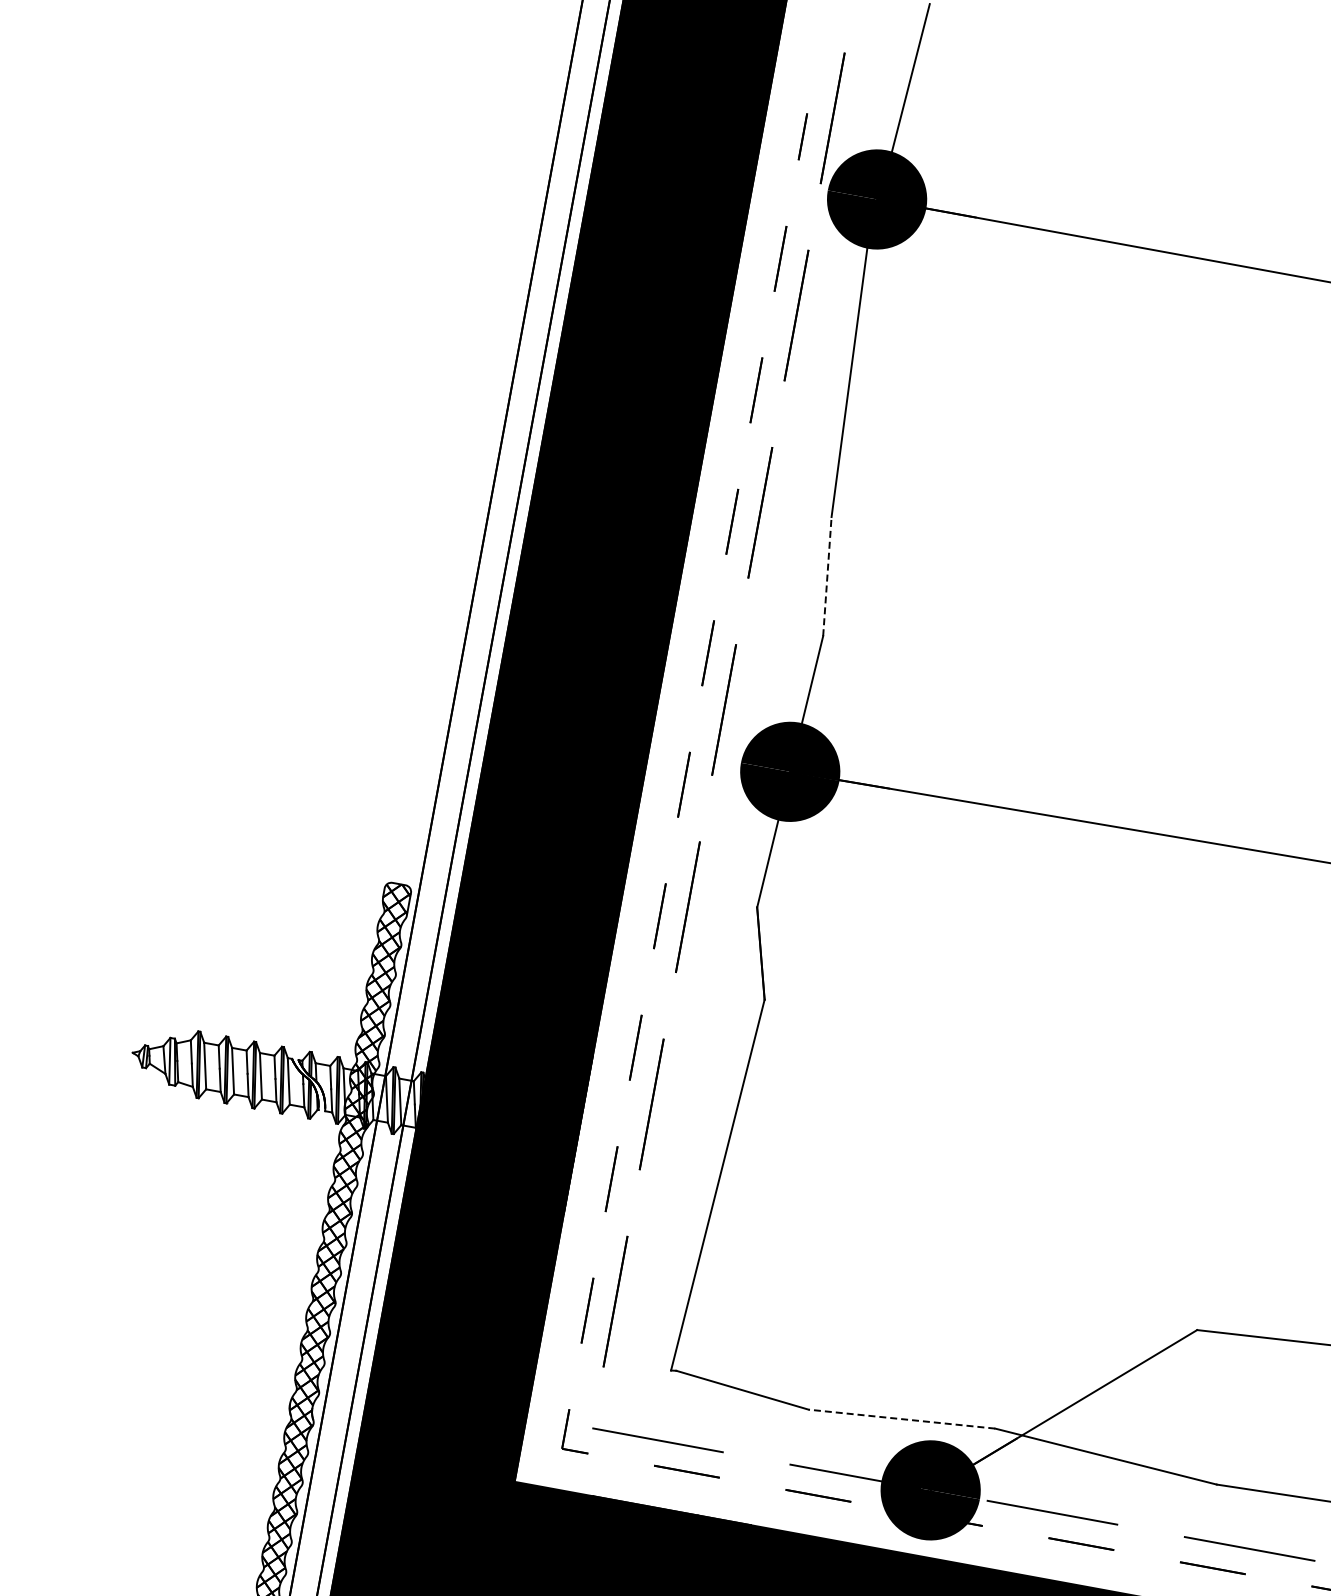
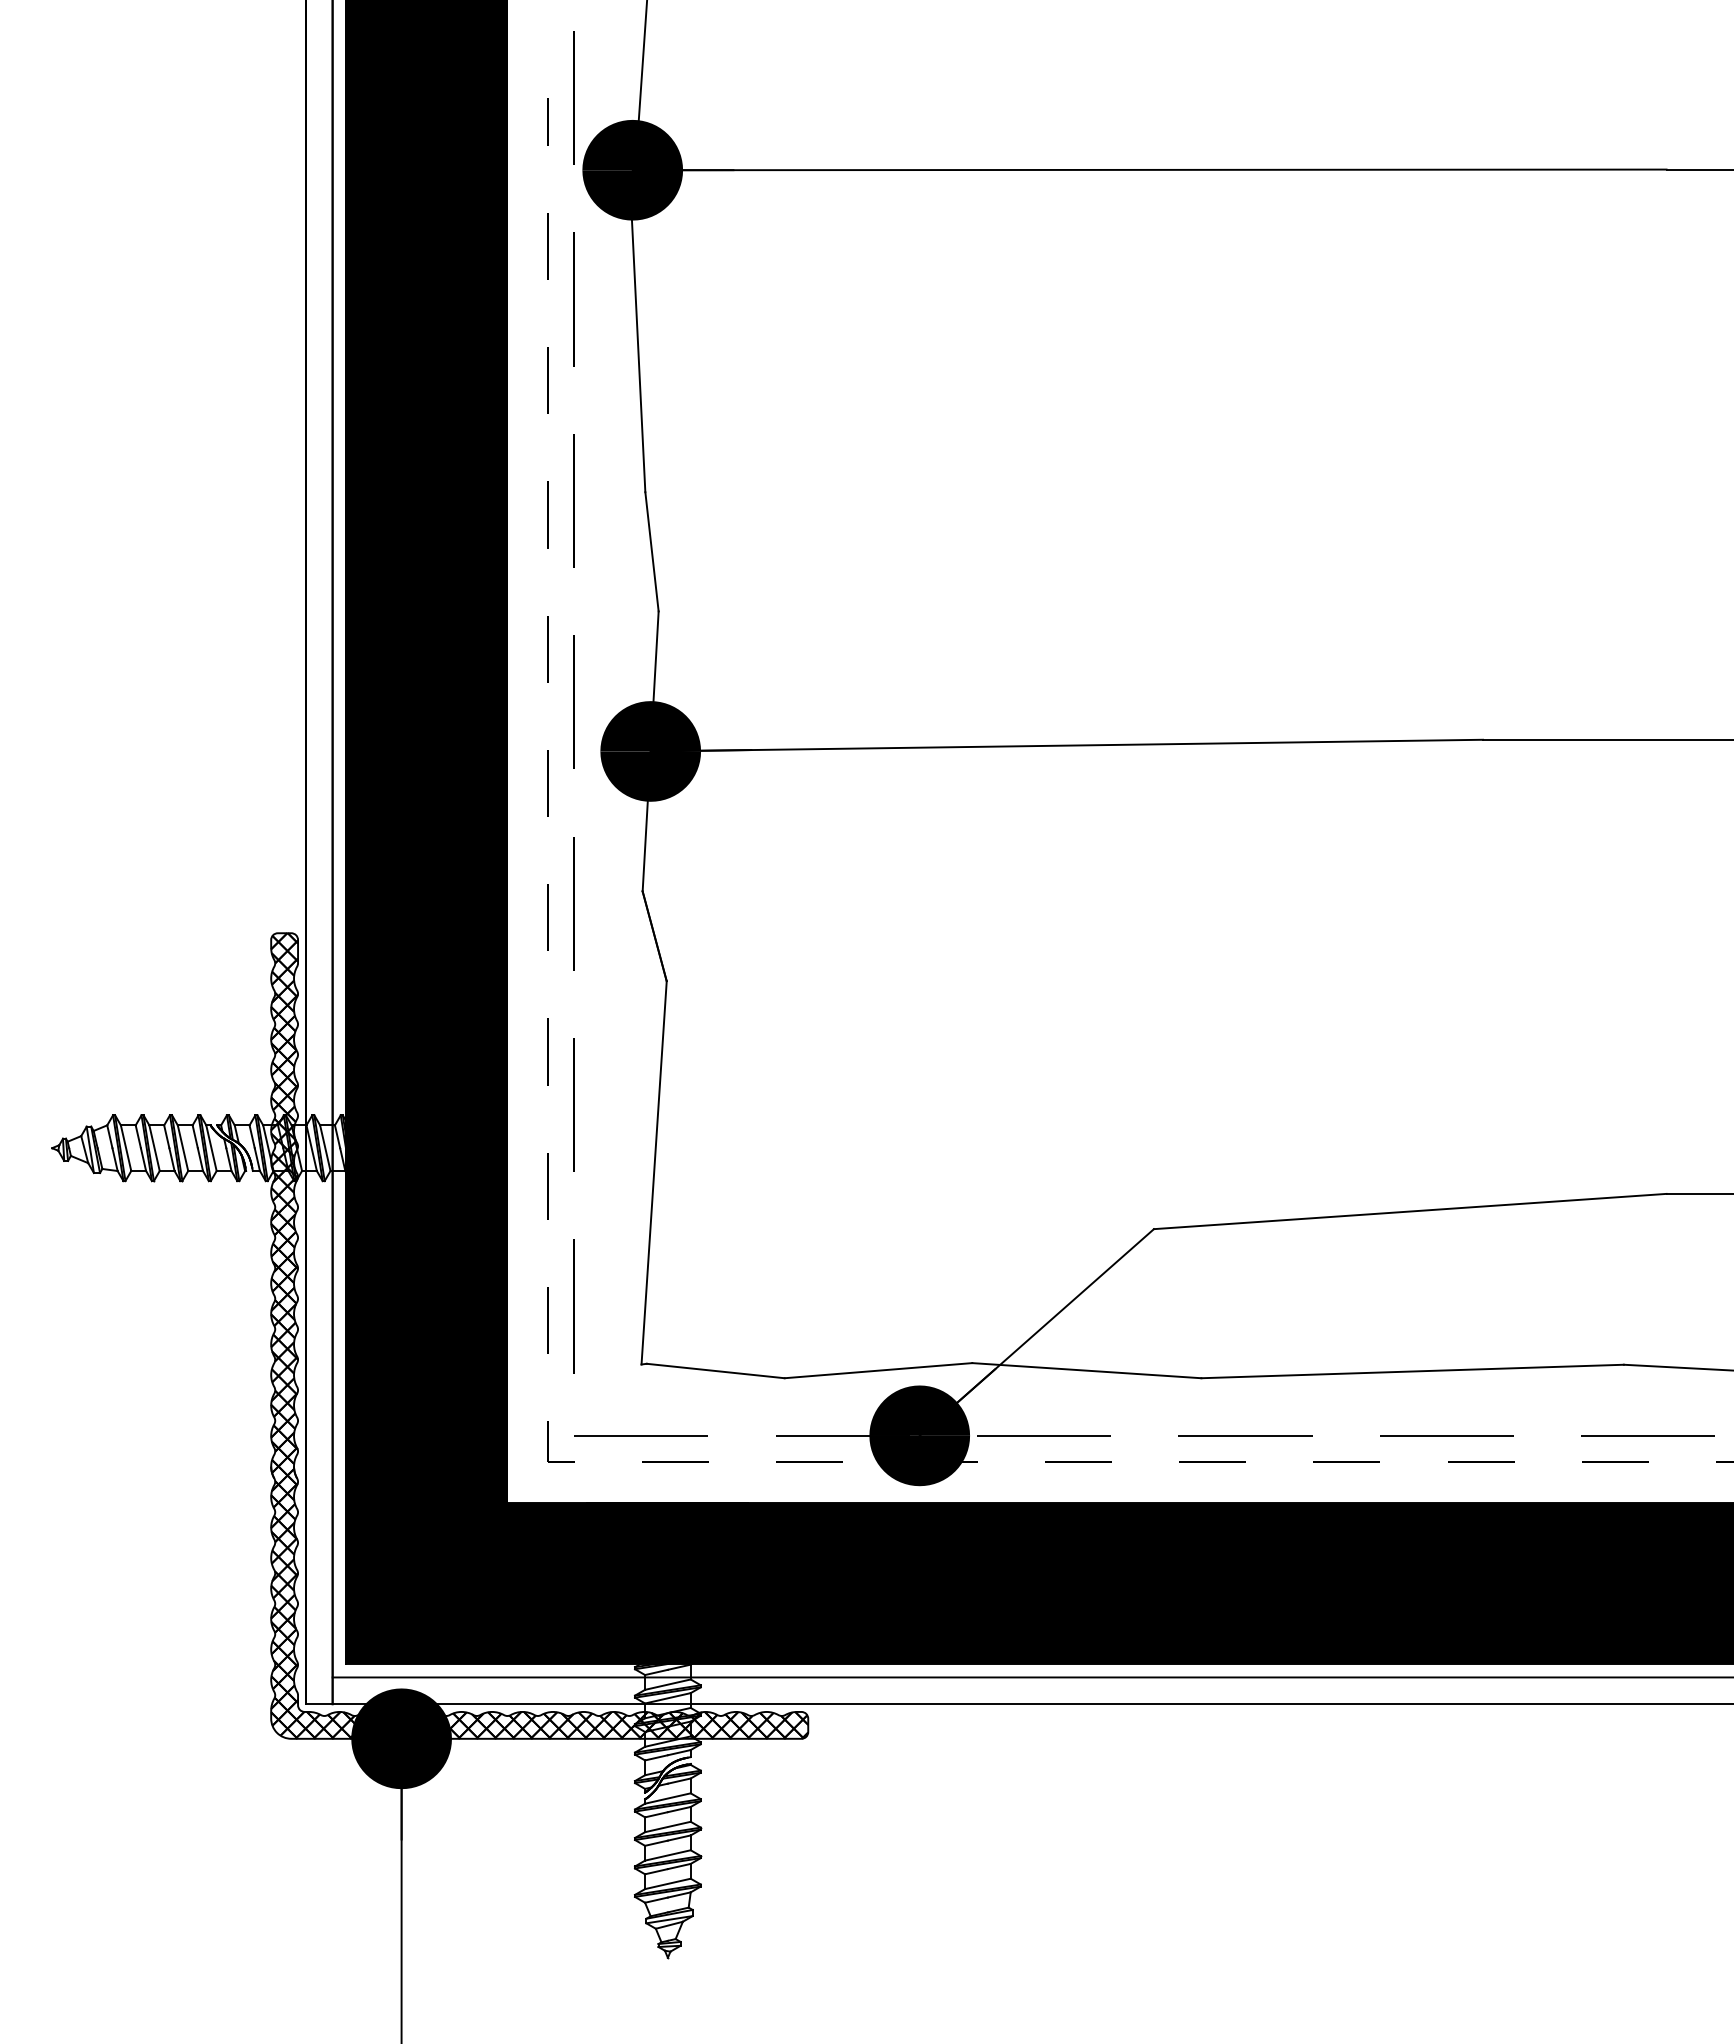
line: (827, 576) -> (652, 551), dashed -> solid
line: (901, 1418) -> (877, 1370), dashed -> solid

